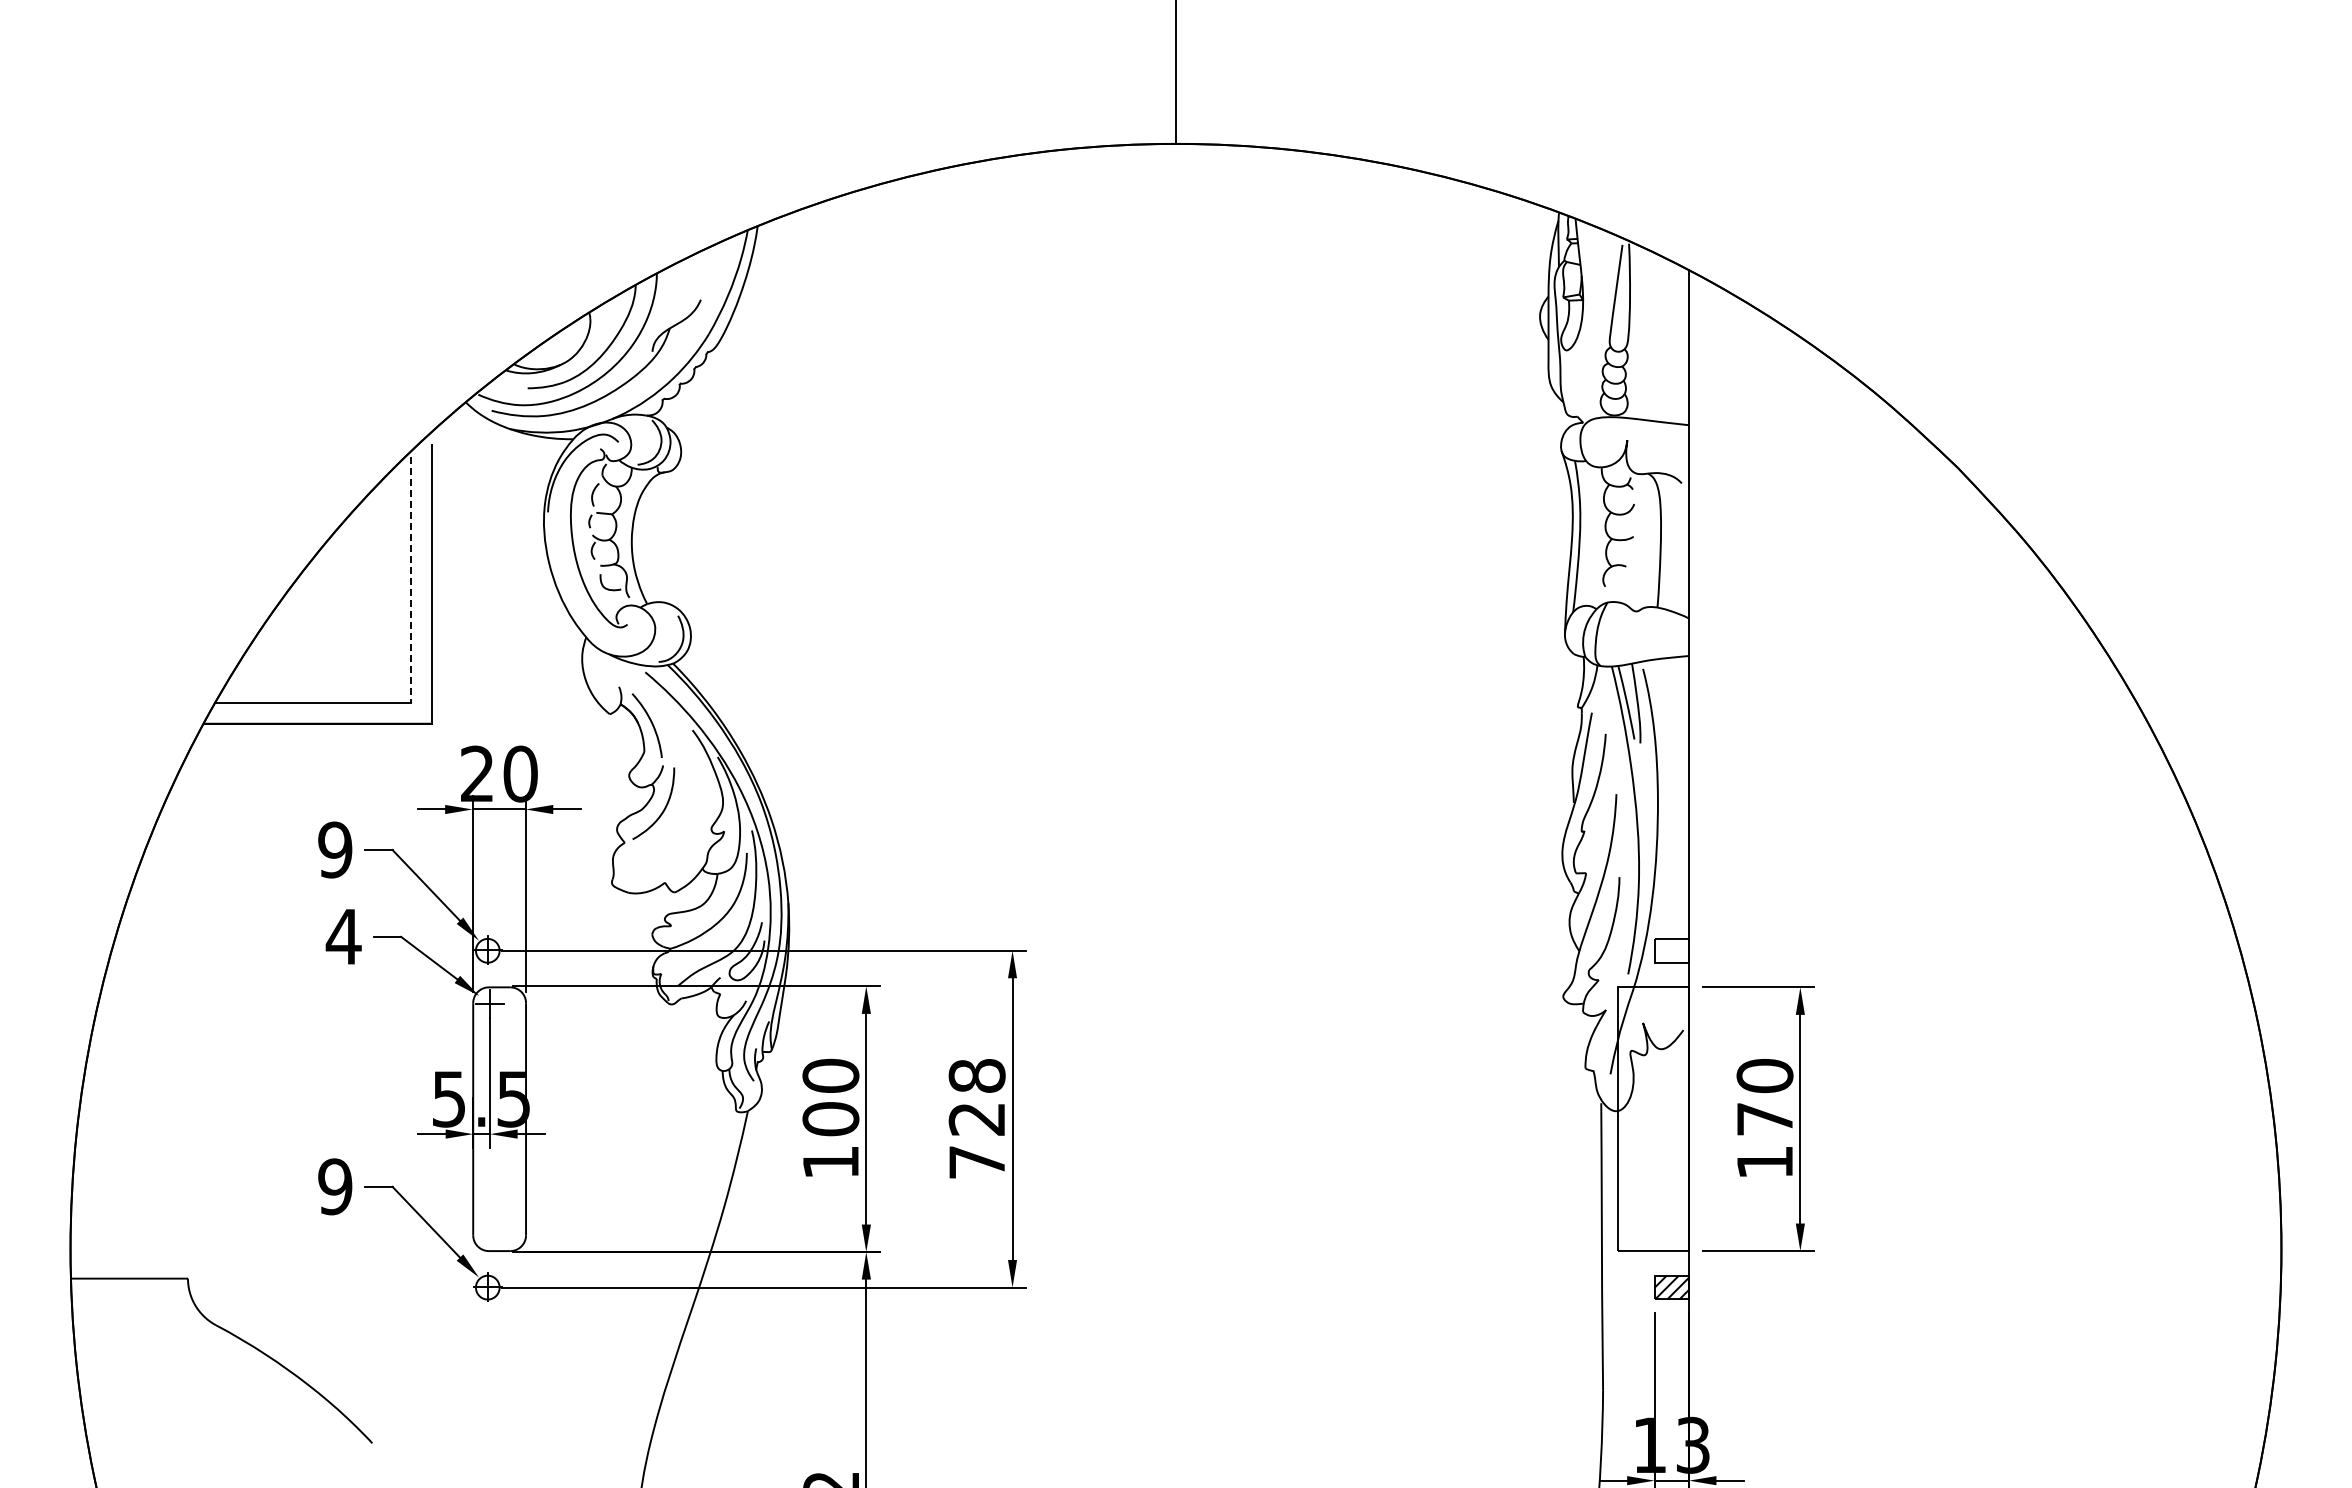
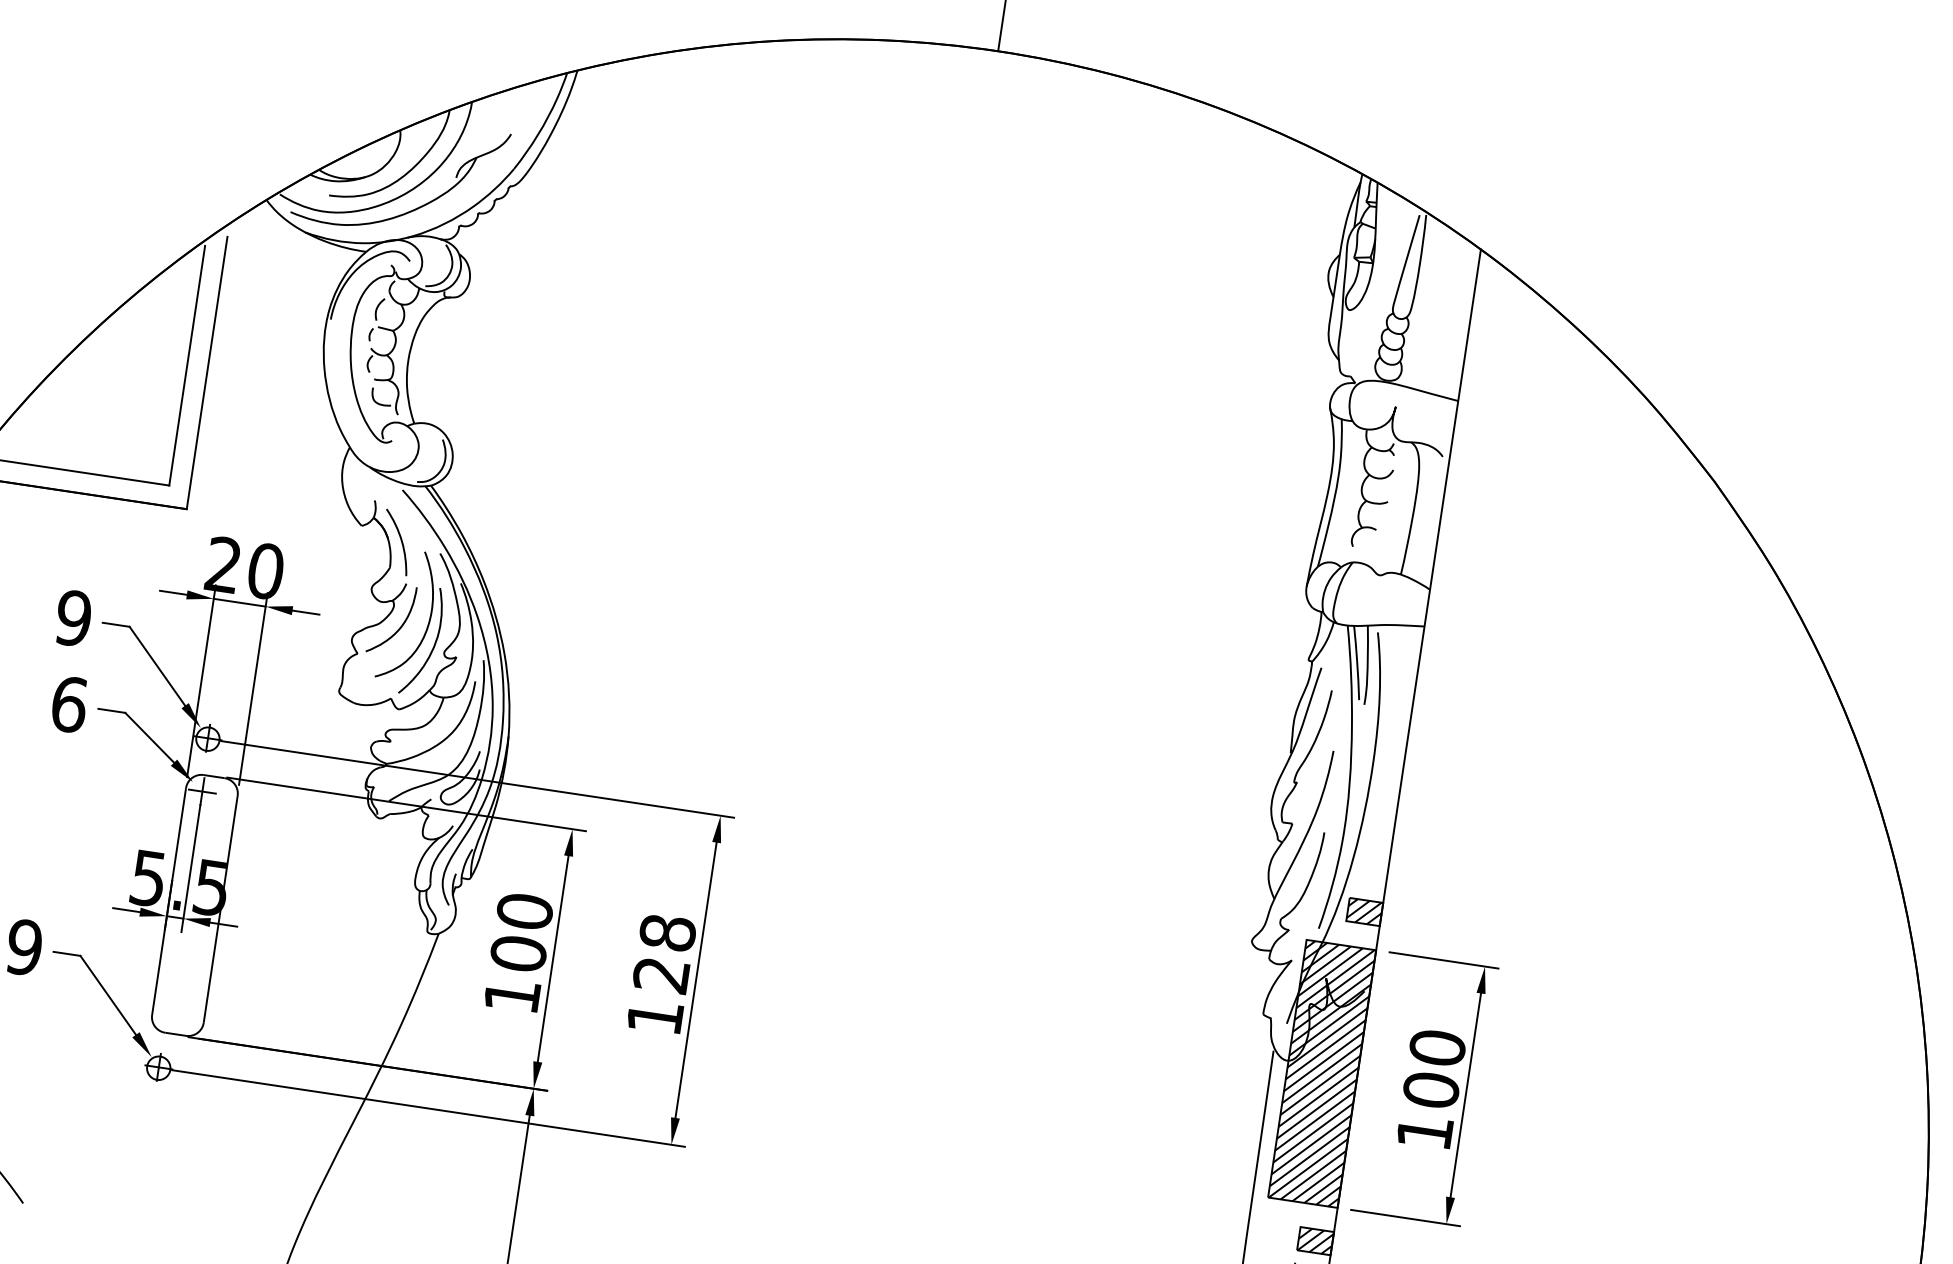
line: (411, 580) -> (187, 366), dashed -> solid
part: (689, 808) -> (425, 629), added
text: (343, 936) -> (69, 704), 4 -> 6
hatch: (1671, 950) -> (1364, 911), added
hatch: (1652, 1119) -> (1321, 1074), added
text: (1764, 1119) -> (1430, 1090), 170 -> 100
text: (976, 1162) -> (654, 1017), 728 -> 128

